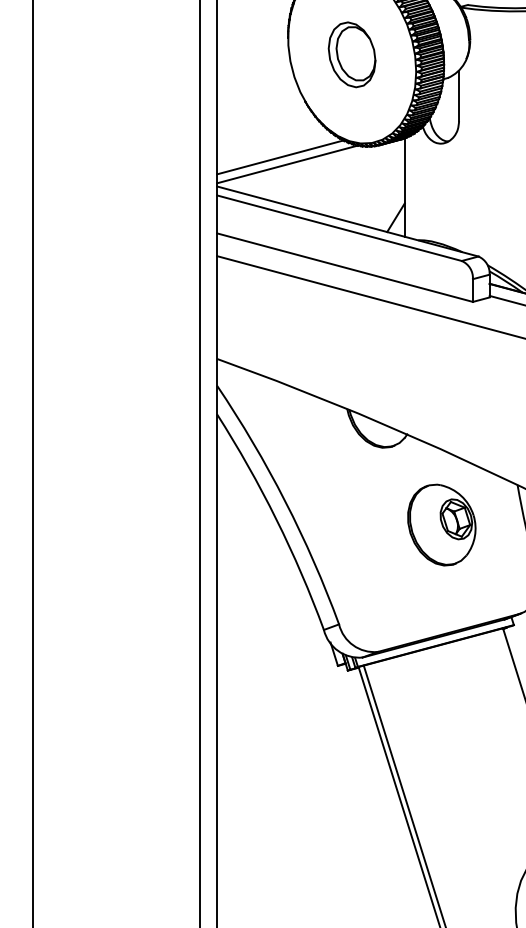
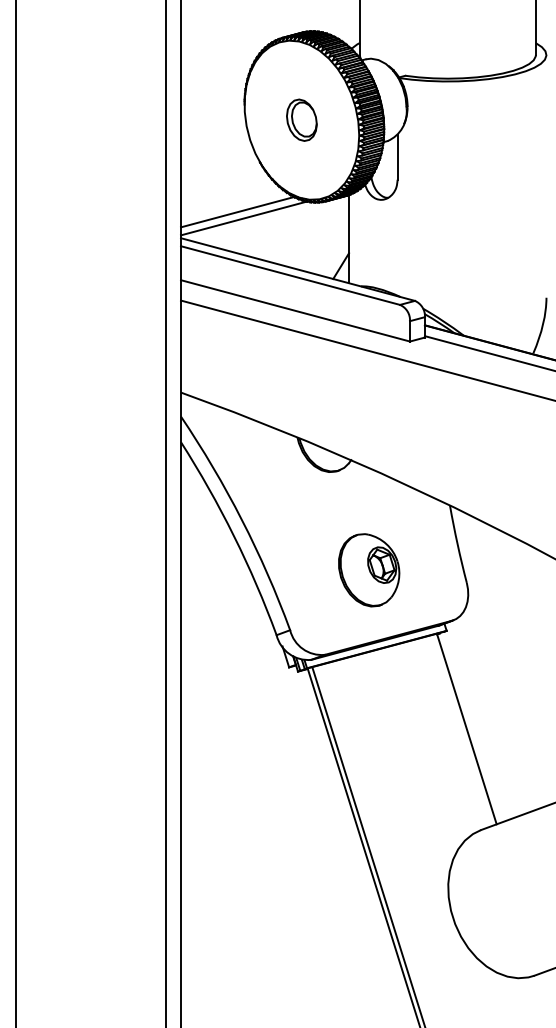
part: (351, 53) -> (301, 119), size x0.71
part: (442, 525) -> (369, 570), moved

